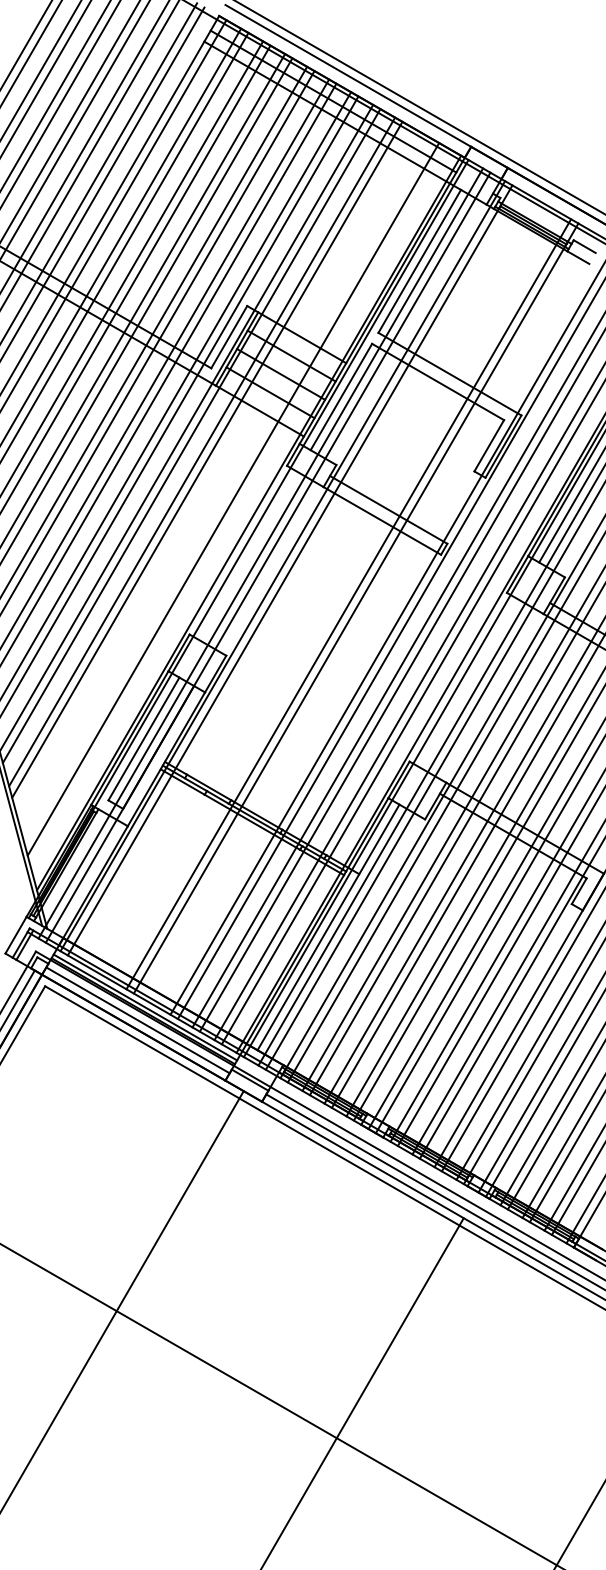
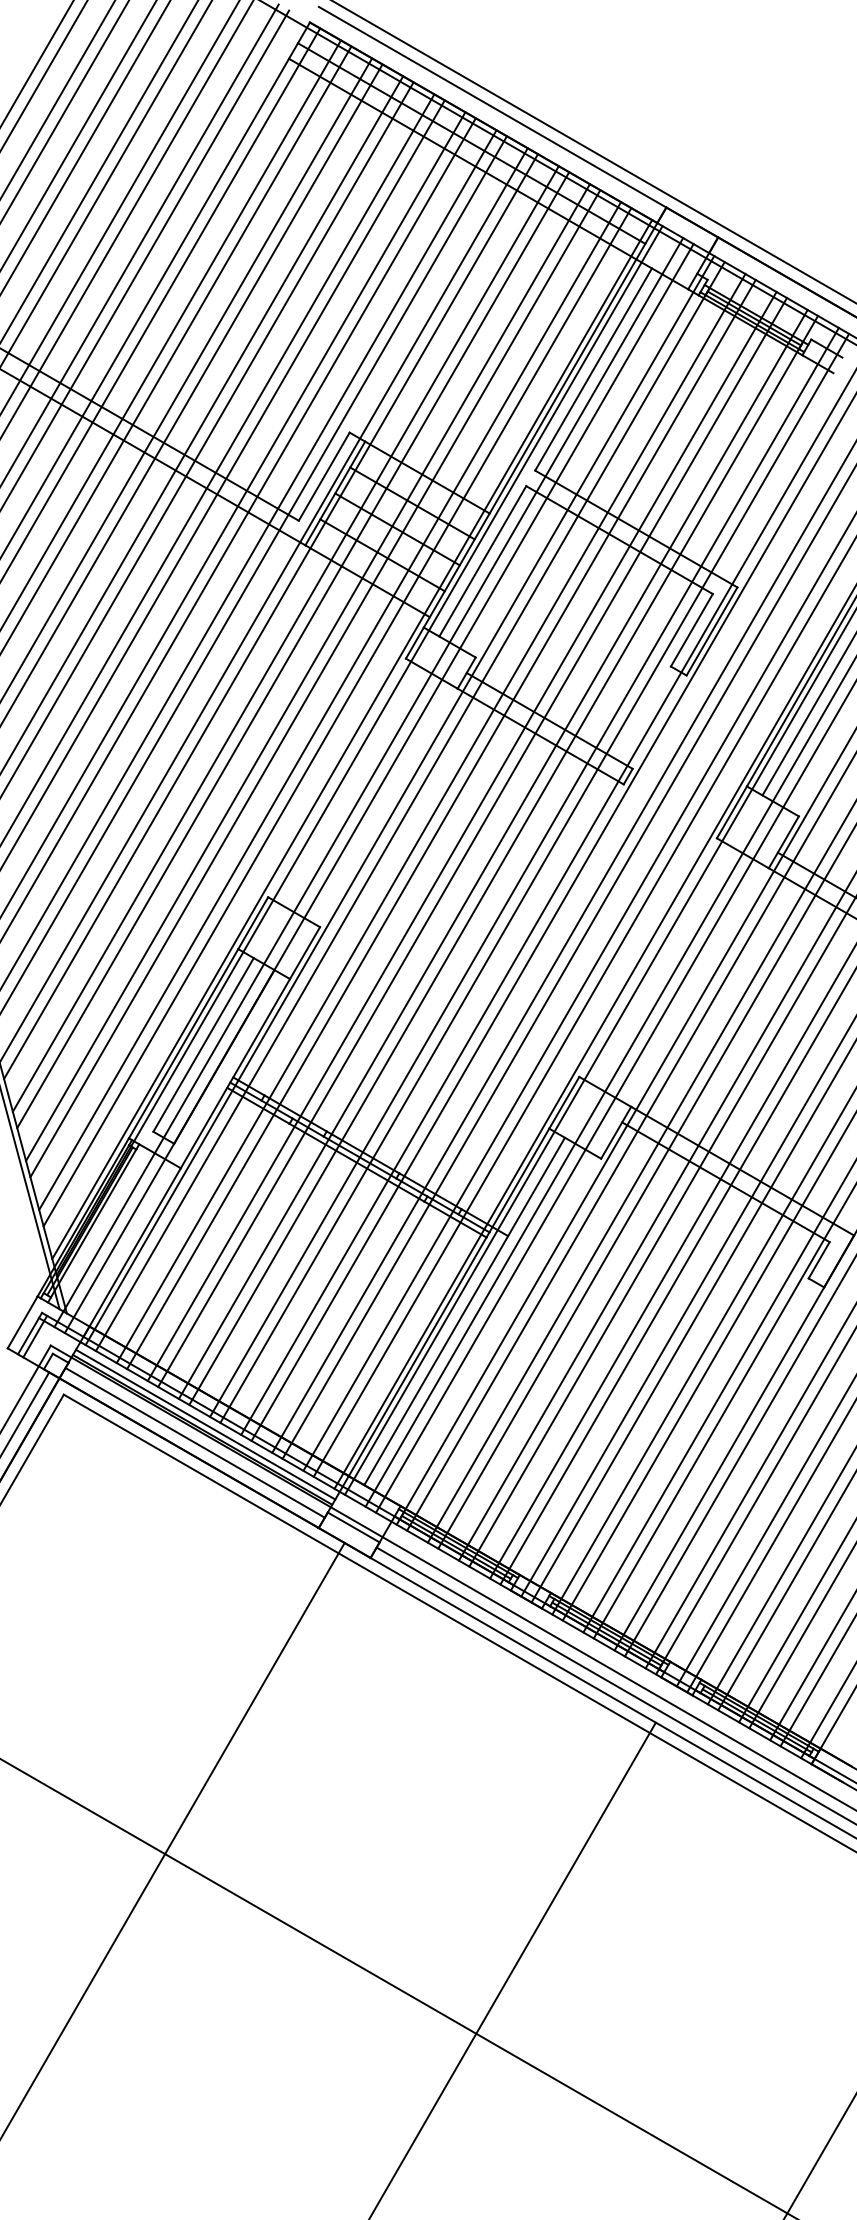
line: (217, 475) -> (307, 672), added
line: (222, 483) -> (314, 683), added
line: (238, 507) -> (337, 717), added
line: (304, 578) -> (430, 817), added
line: (311, 583) -> (440, 825), added
line: (326, 591) -> (461, 836), added
line: (333, 595) -> (471, 842), added
line: (370, 616) -> (523, 871), added
line: (377, 621) -> (533, 878), added

